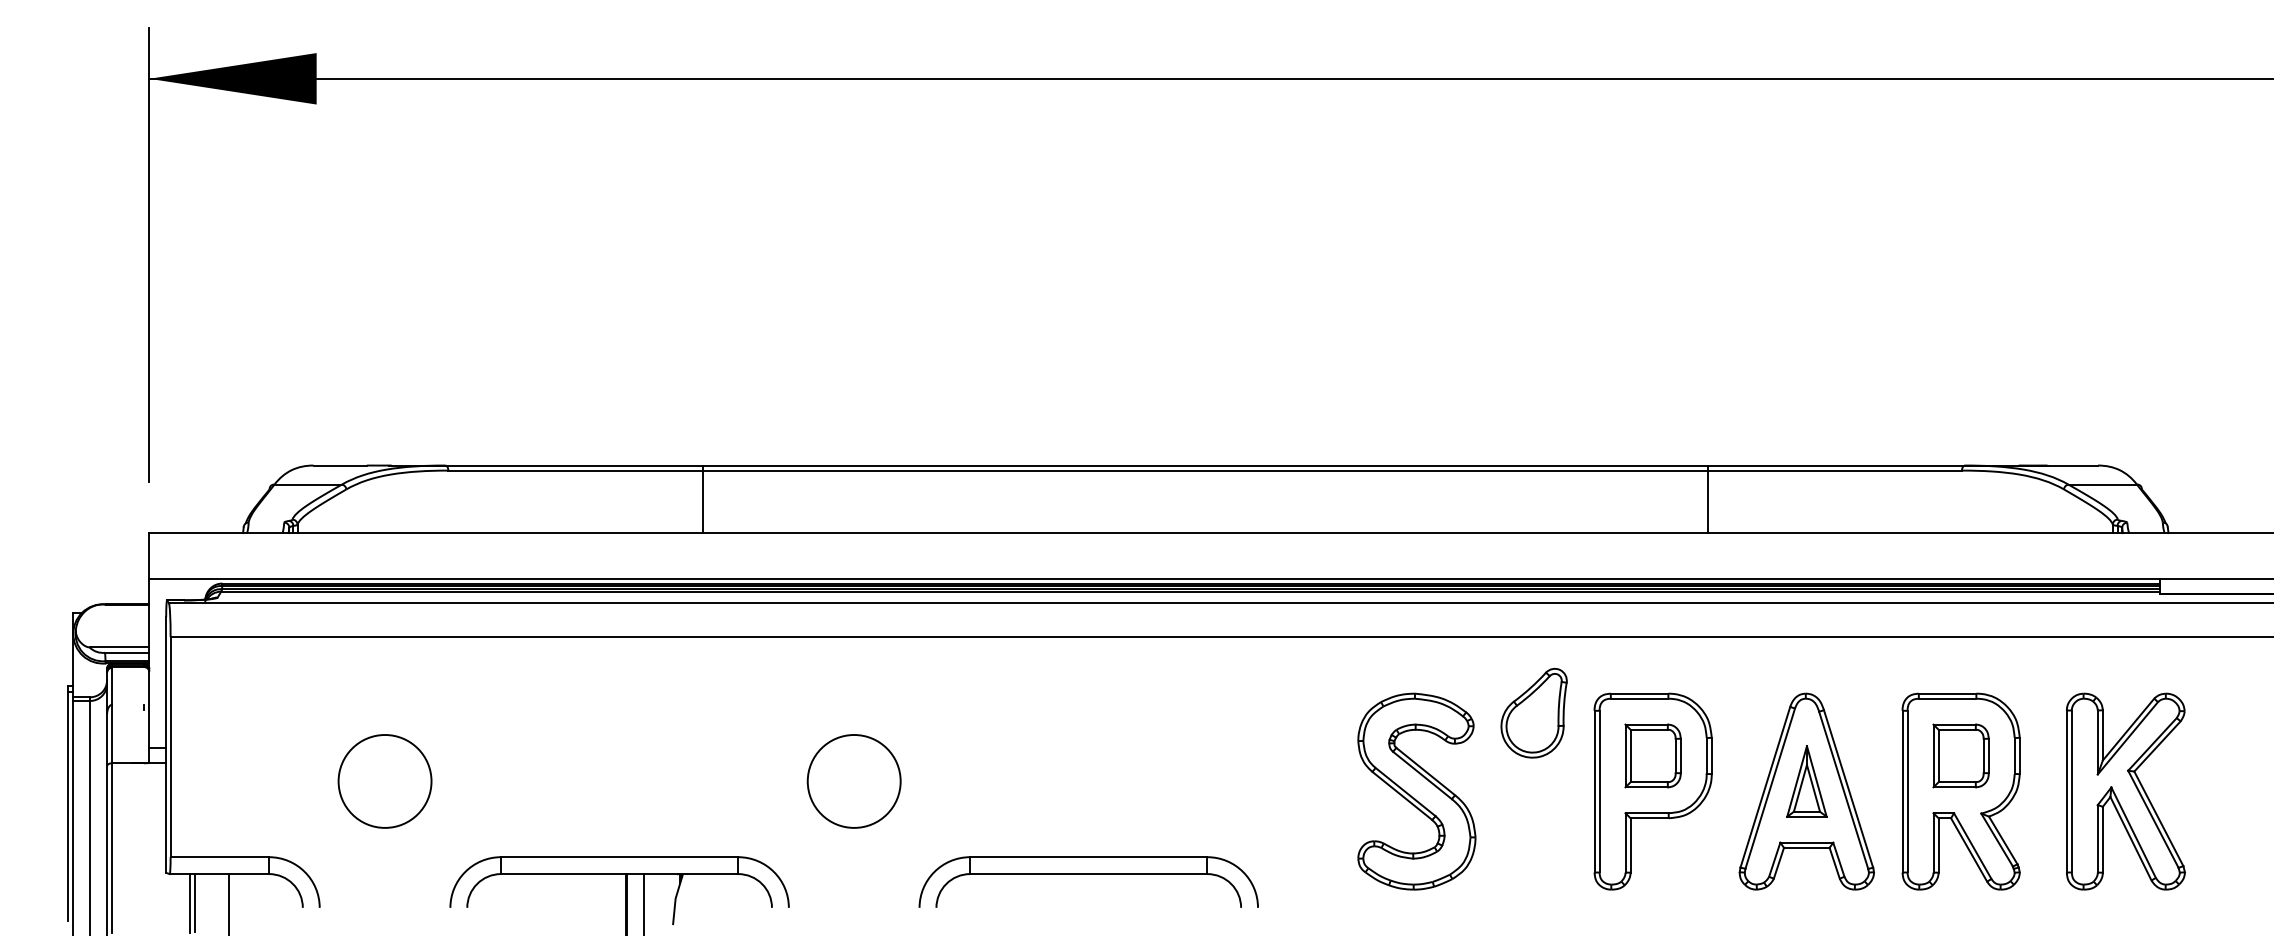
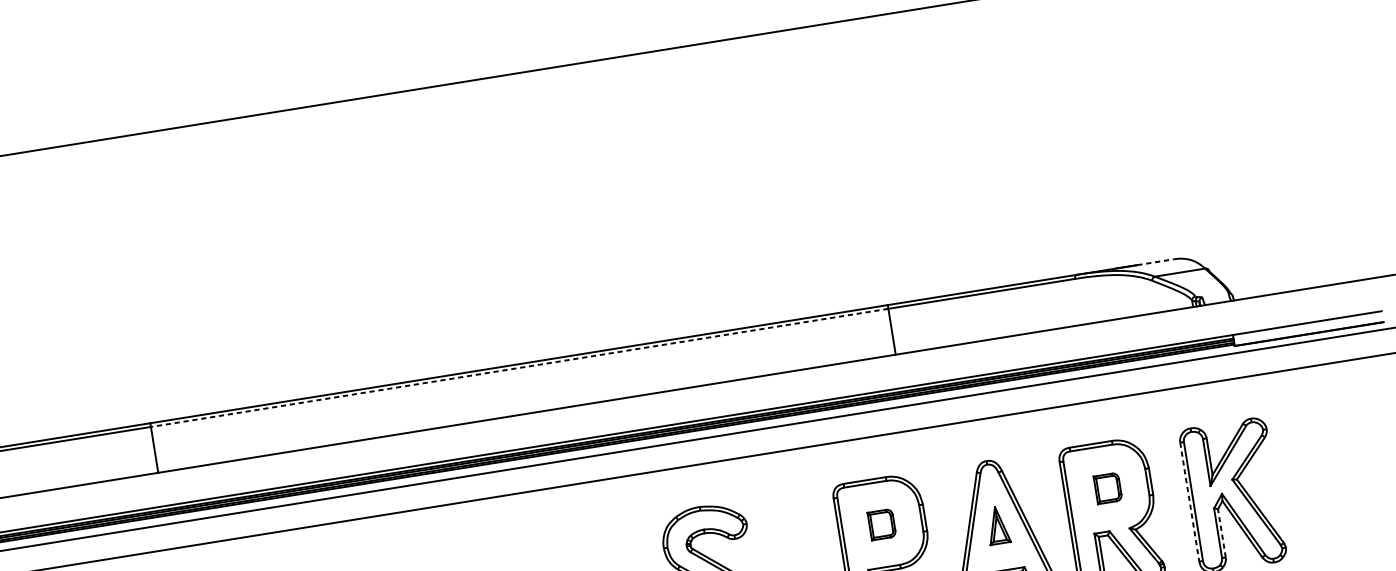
line: (2073, 465) -> (1156, 262), solid -> dashed
line: (1204, 470) -> (519, 367), solid -> dashed
part: (1533, 712) -> (789, 506), removed
part: (1652, 755) -> (881, 524), size x0.6
part: (1960, 755) -> (1107, 488), size x0.6
part: (1806, 781) -> (997, 525), size x0.7
line: (2066, 792) -> (1189, 502), solid -> dashed
line: (2102, 839) -> (1221, 533), solid -> dashed

